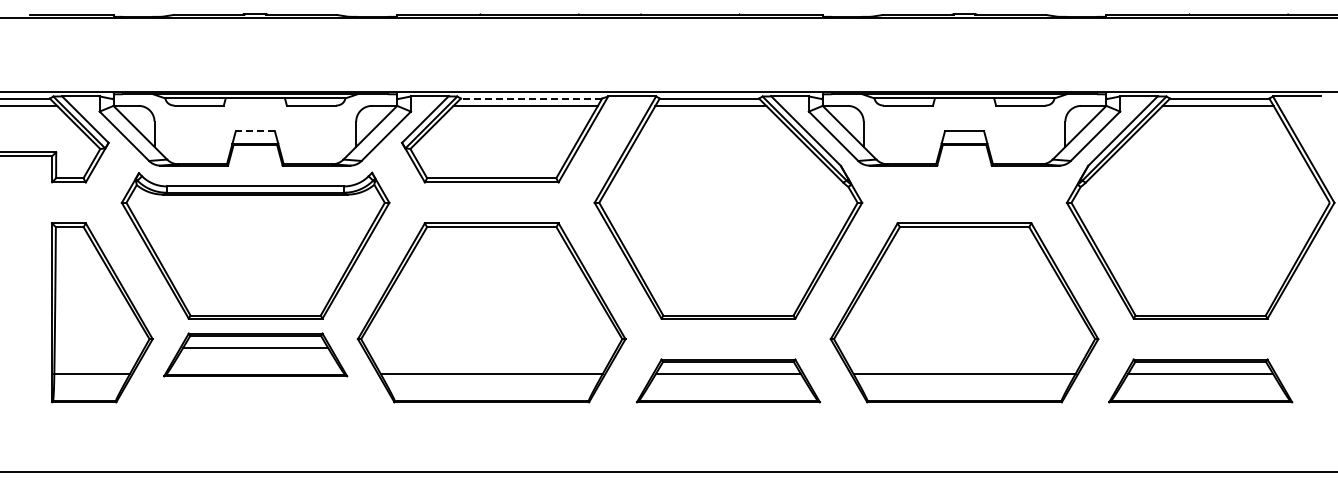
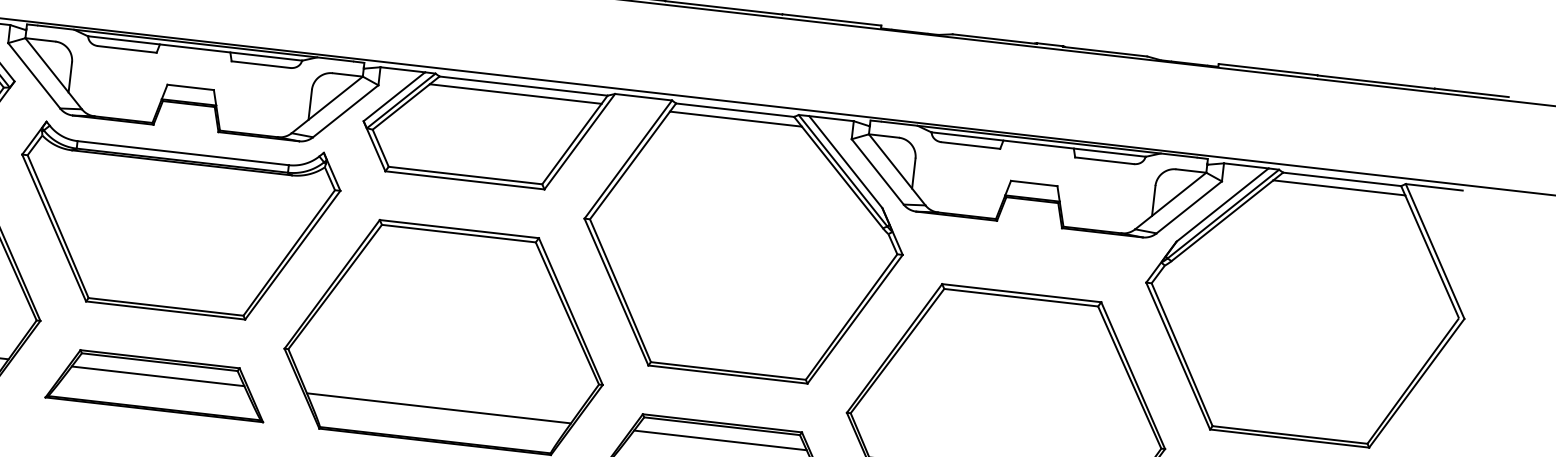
line: (531, 98) -> (523, 86), dashed -> solid
line: (255, 131) -> (190, 87), dashed -> solid
part: (255, 354) -> (157, 384), moved

